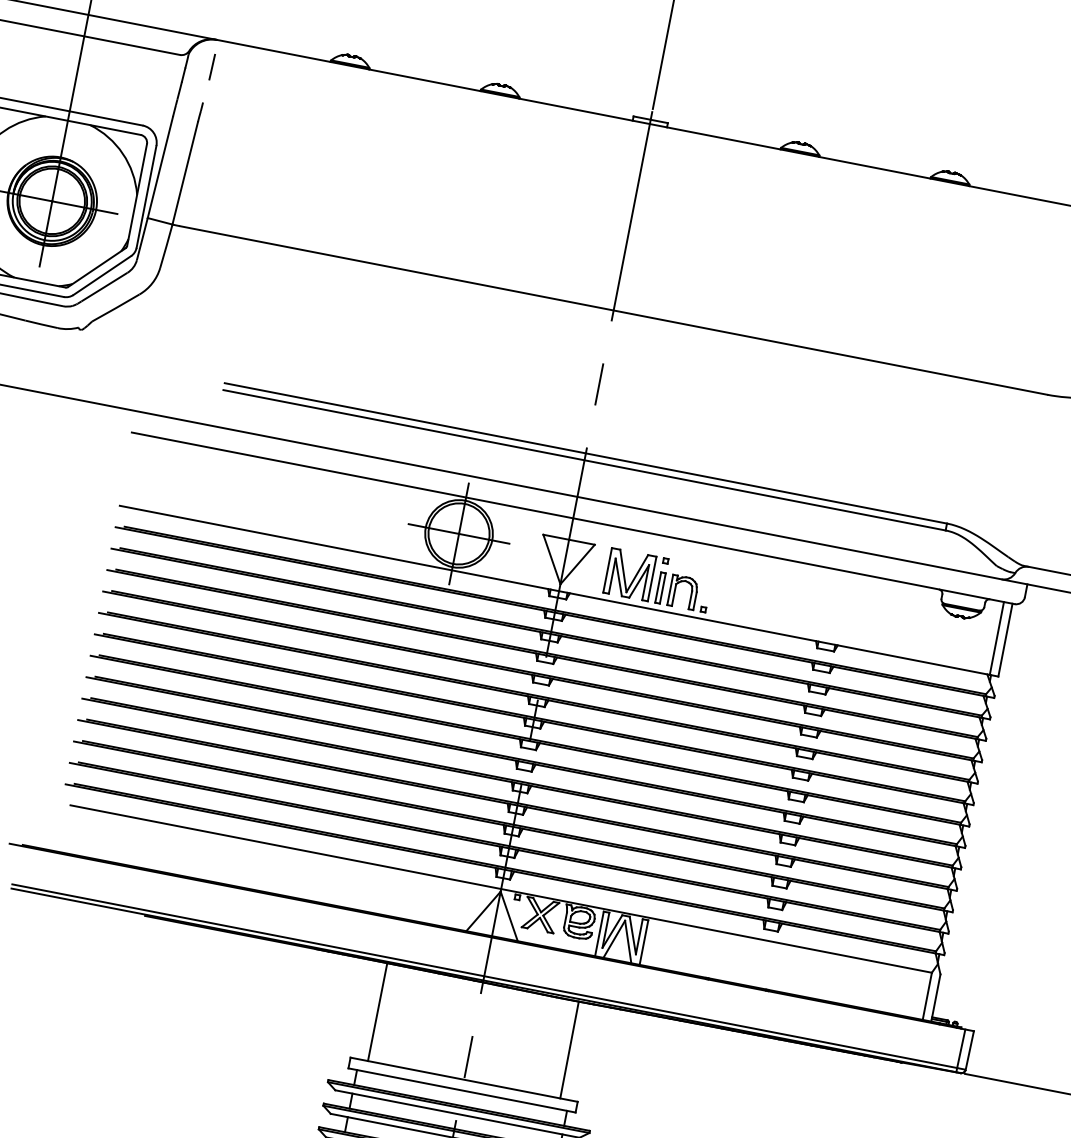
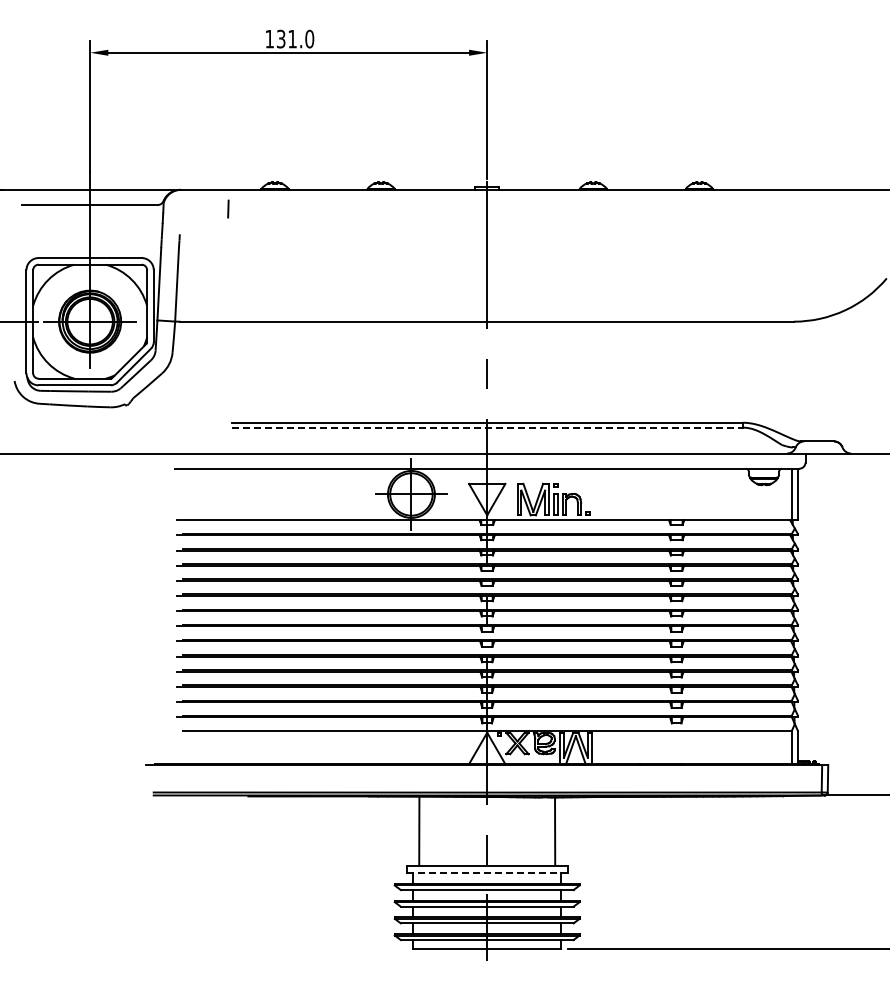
line: (212, 66) -> (228, 208), moved
line: (584, 460) -> (487, 427), solid -> dashed
line: (462, 1090) -> (487, 873), solid -> dashed

